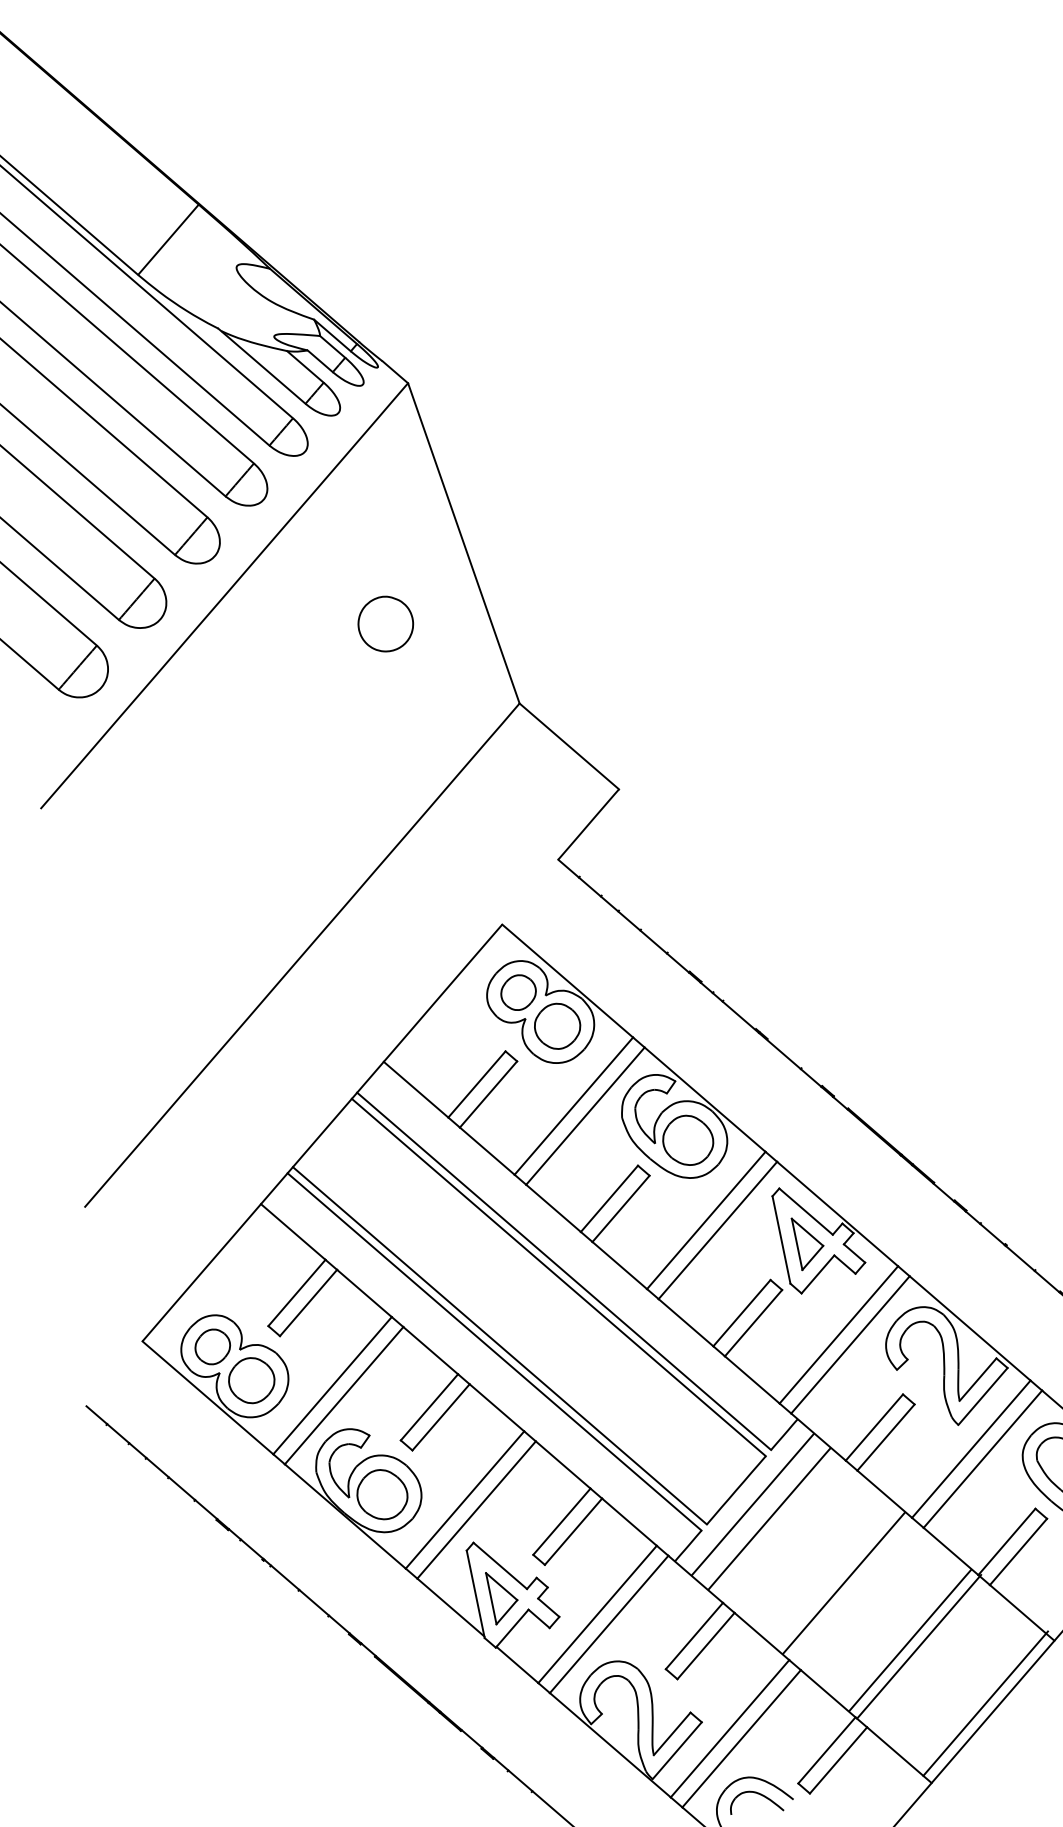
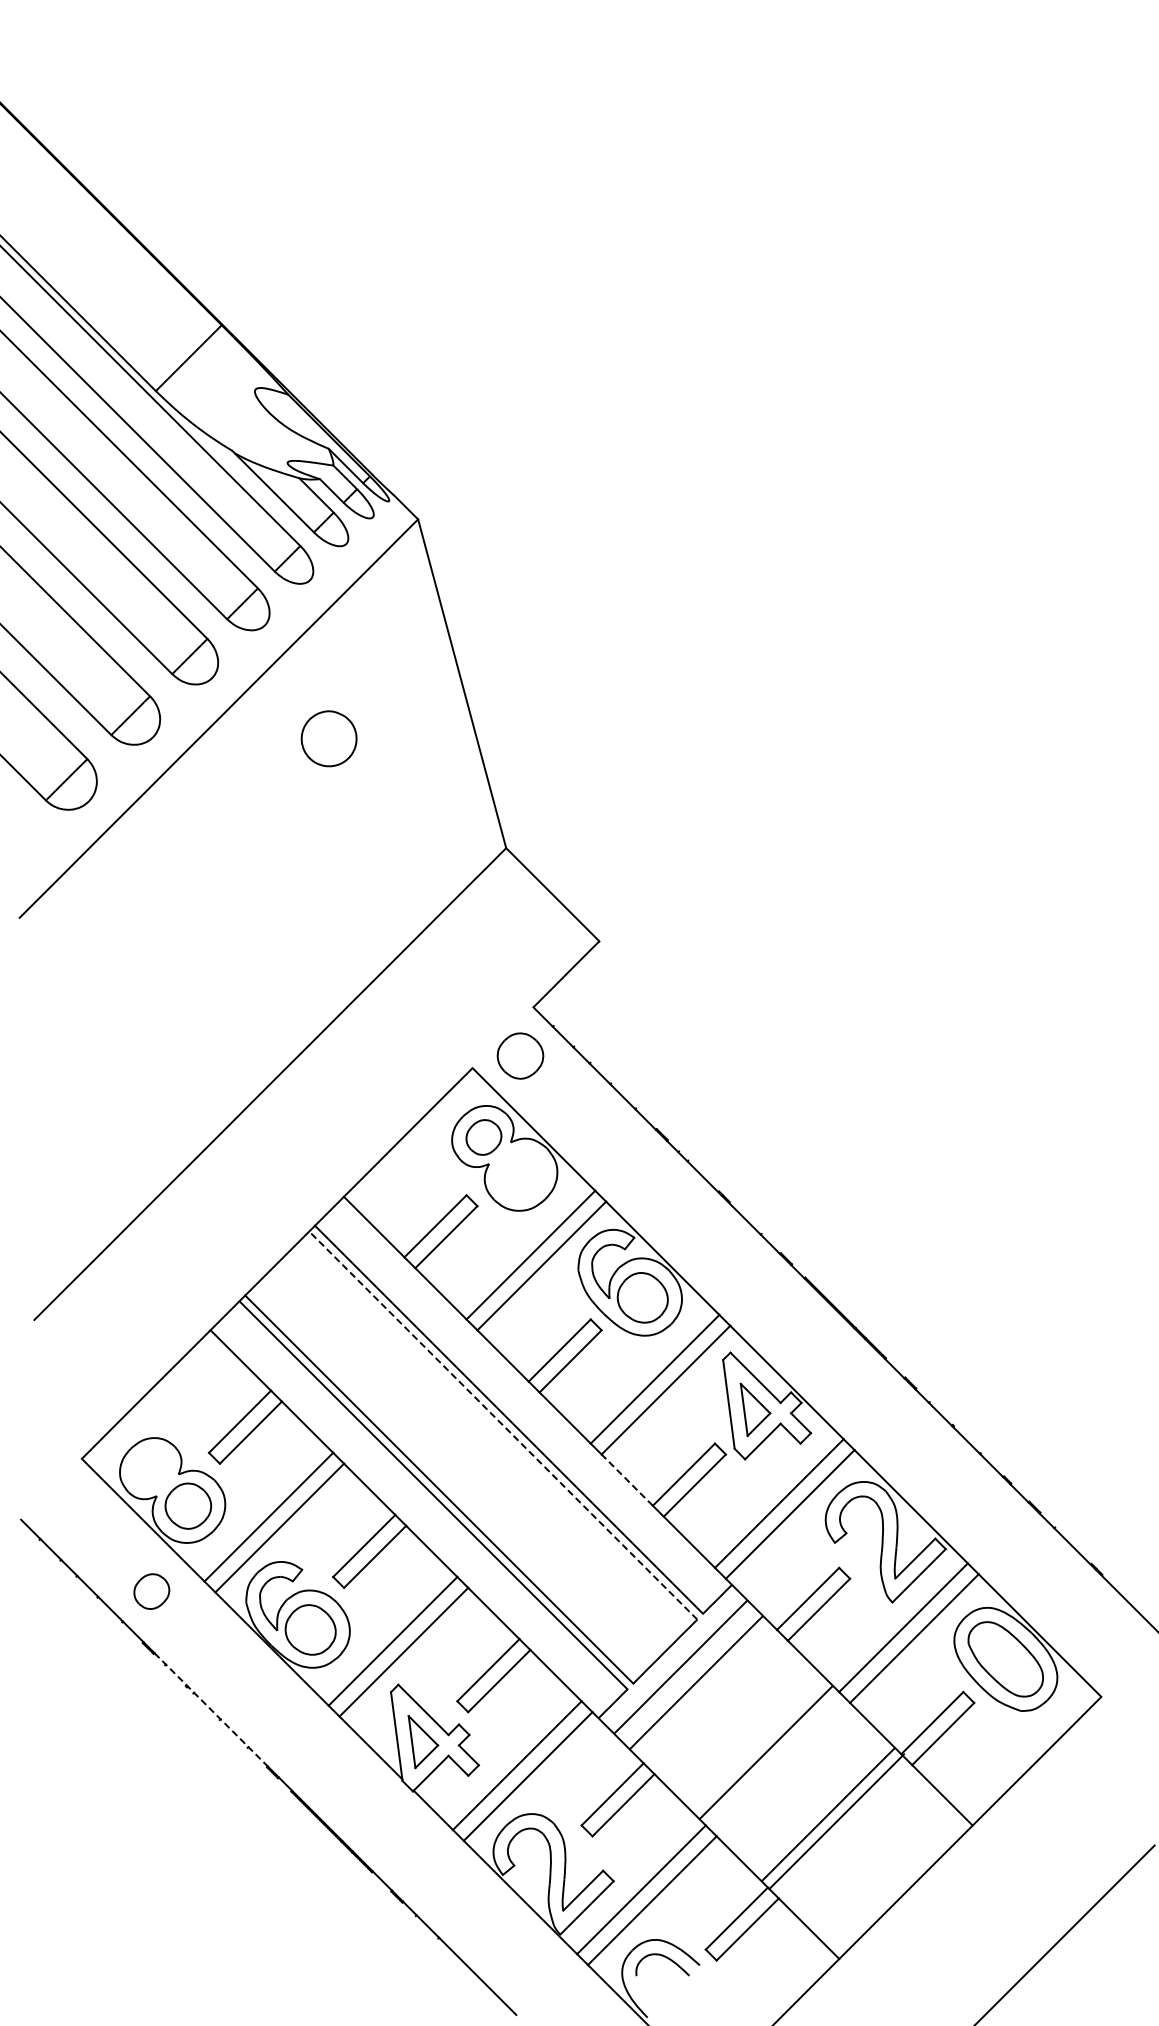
part: (385, 623) -> (328, 738), moved
part: (557, 1025) -> (520, 1055), moved
line: (558, 1277) -> (502, 1425), solid -> dashed
line: (685, 1322) -> (626, 1479), solid -> dashed
part: (212, 1346) -> (151, 1591), moved
line: (289, 1581) -> (211, 1710), solid -> dashed
line: (984, 1703) -> (898, 1883), removed

